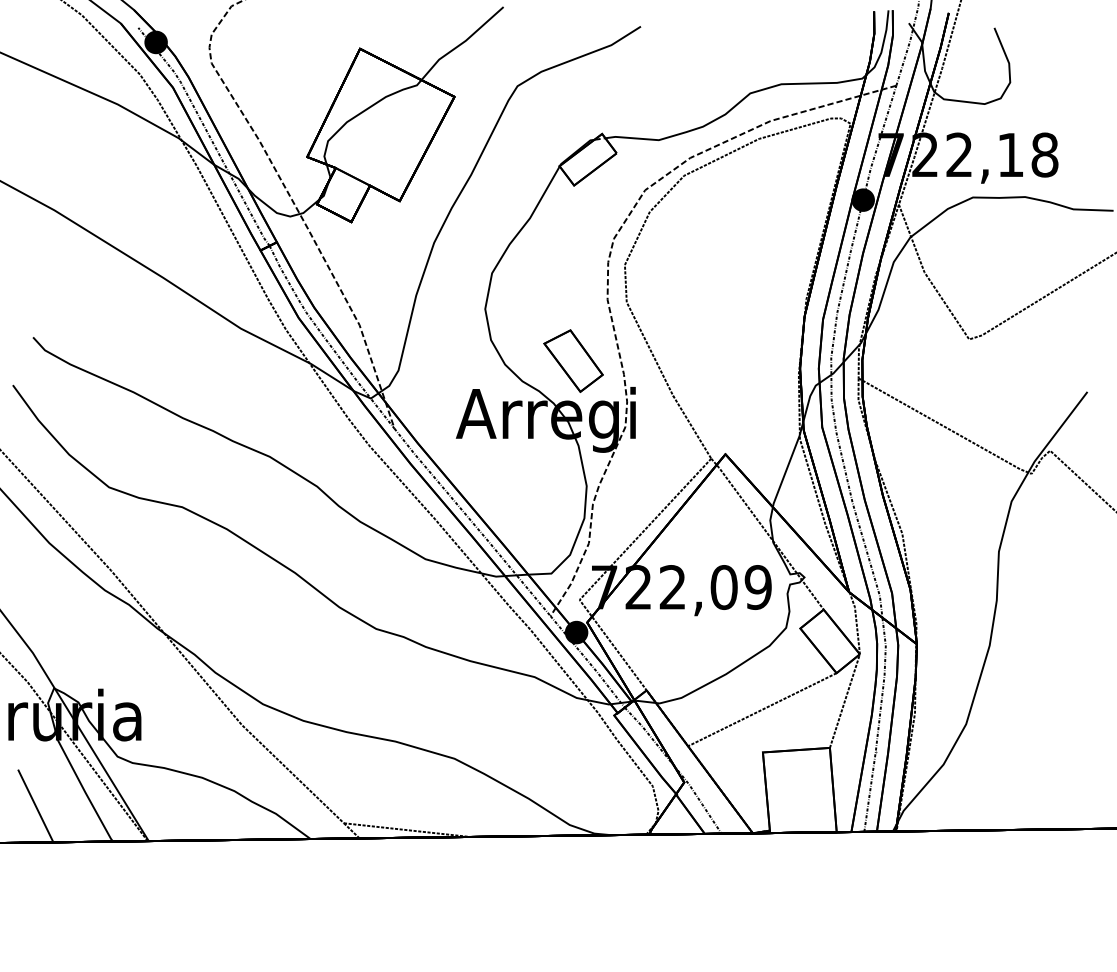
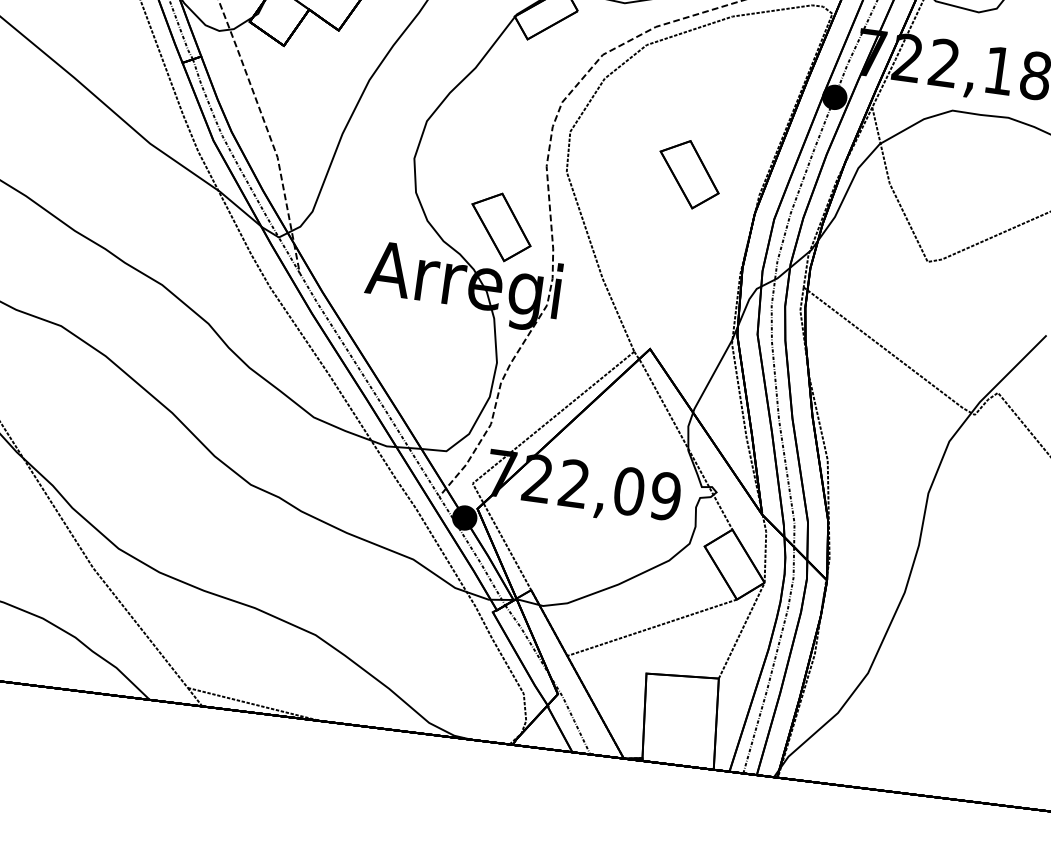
part: (739, 288) -> (689, 173), added

